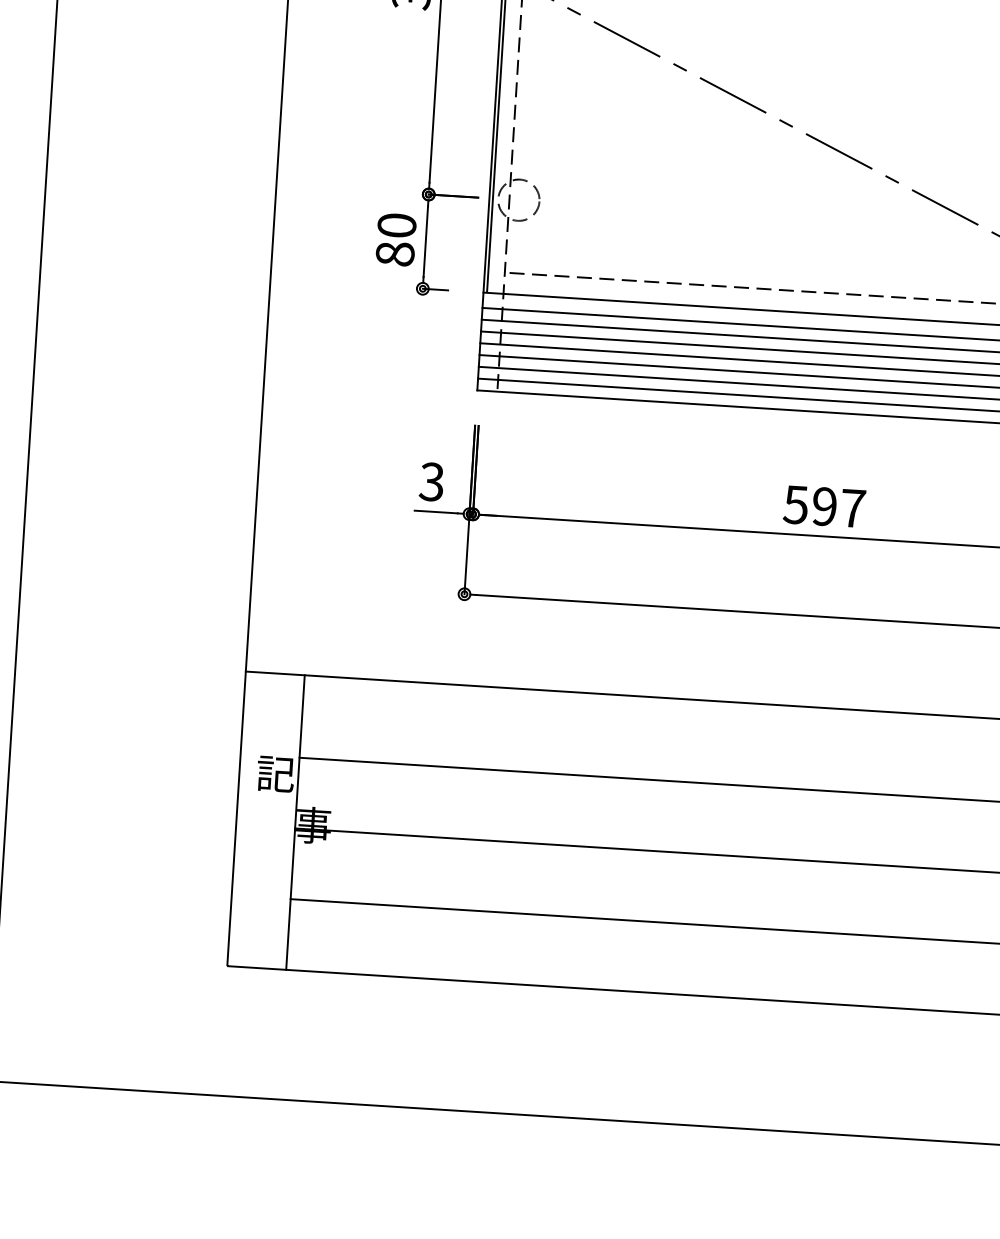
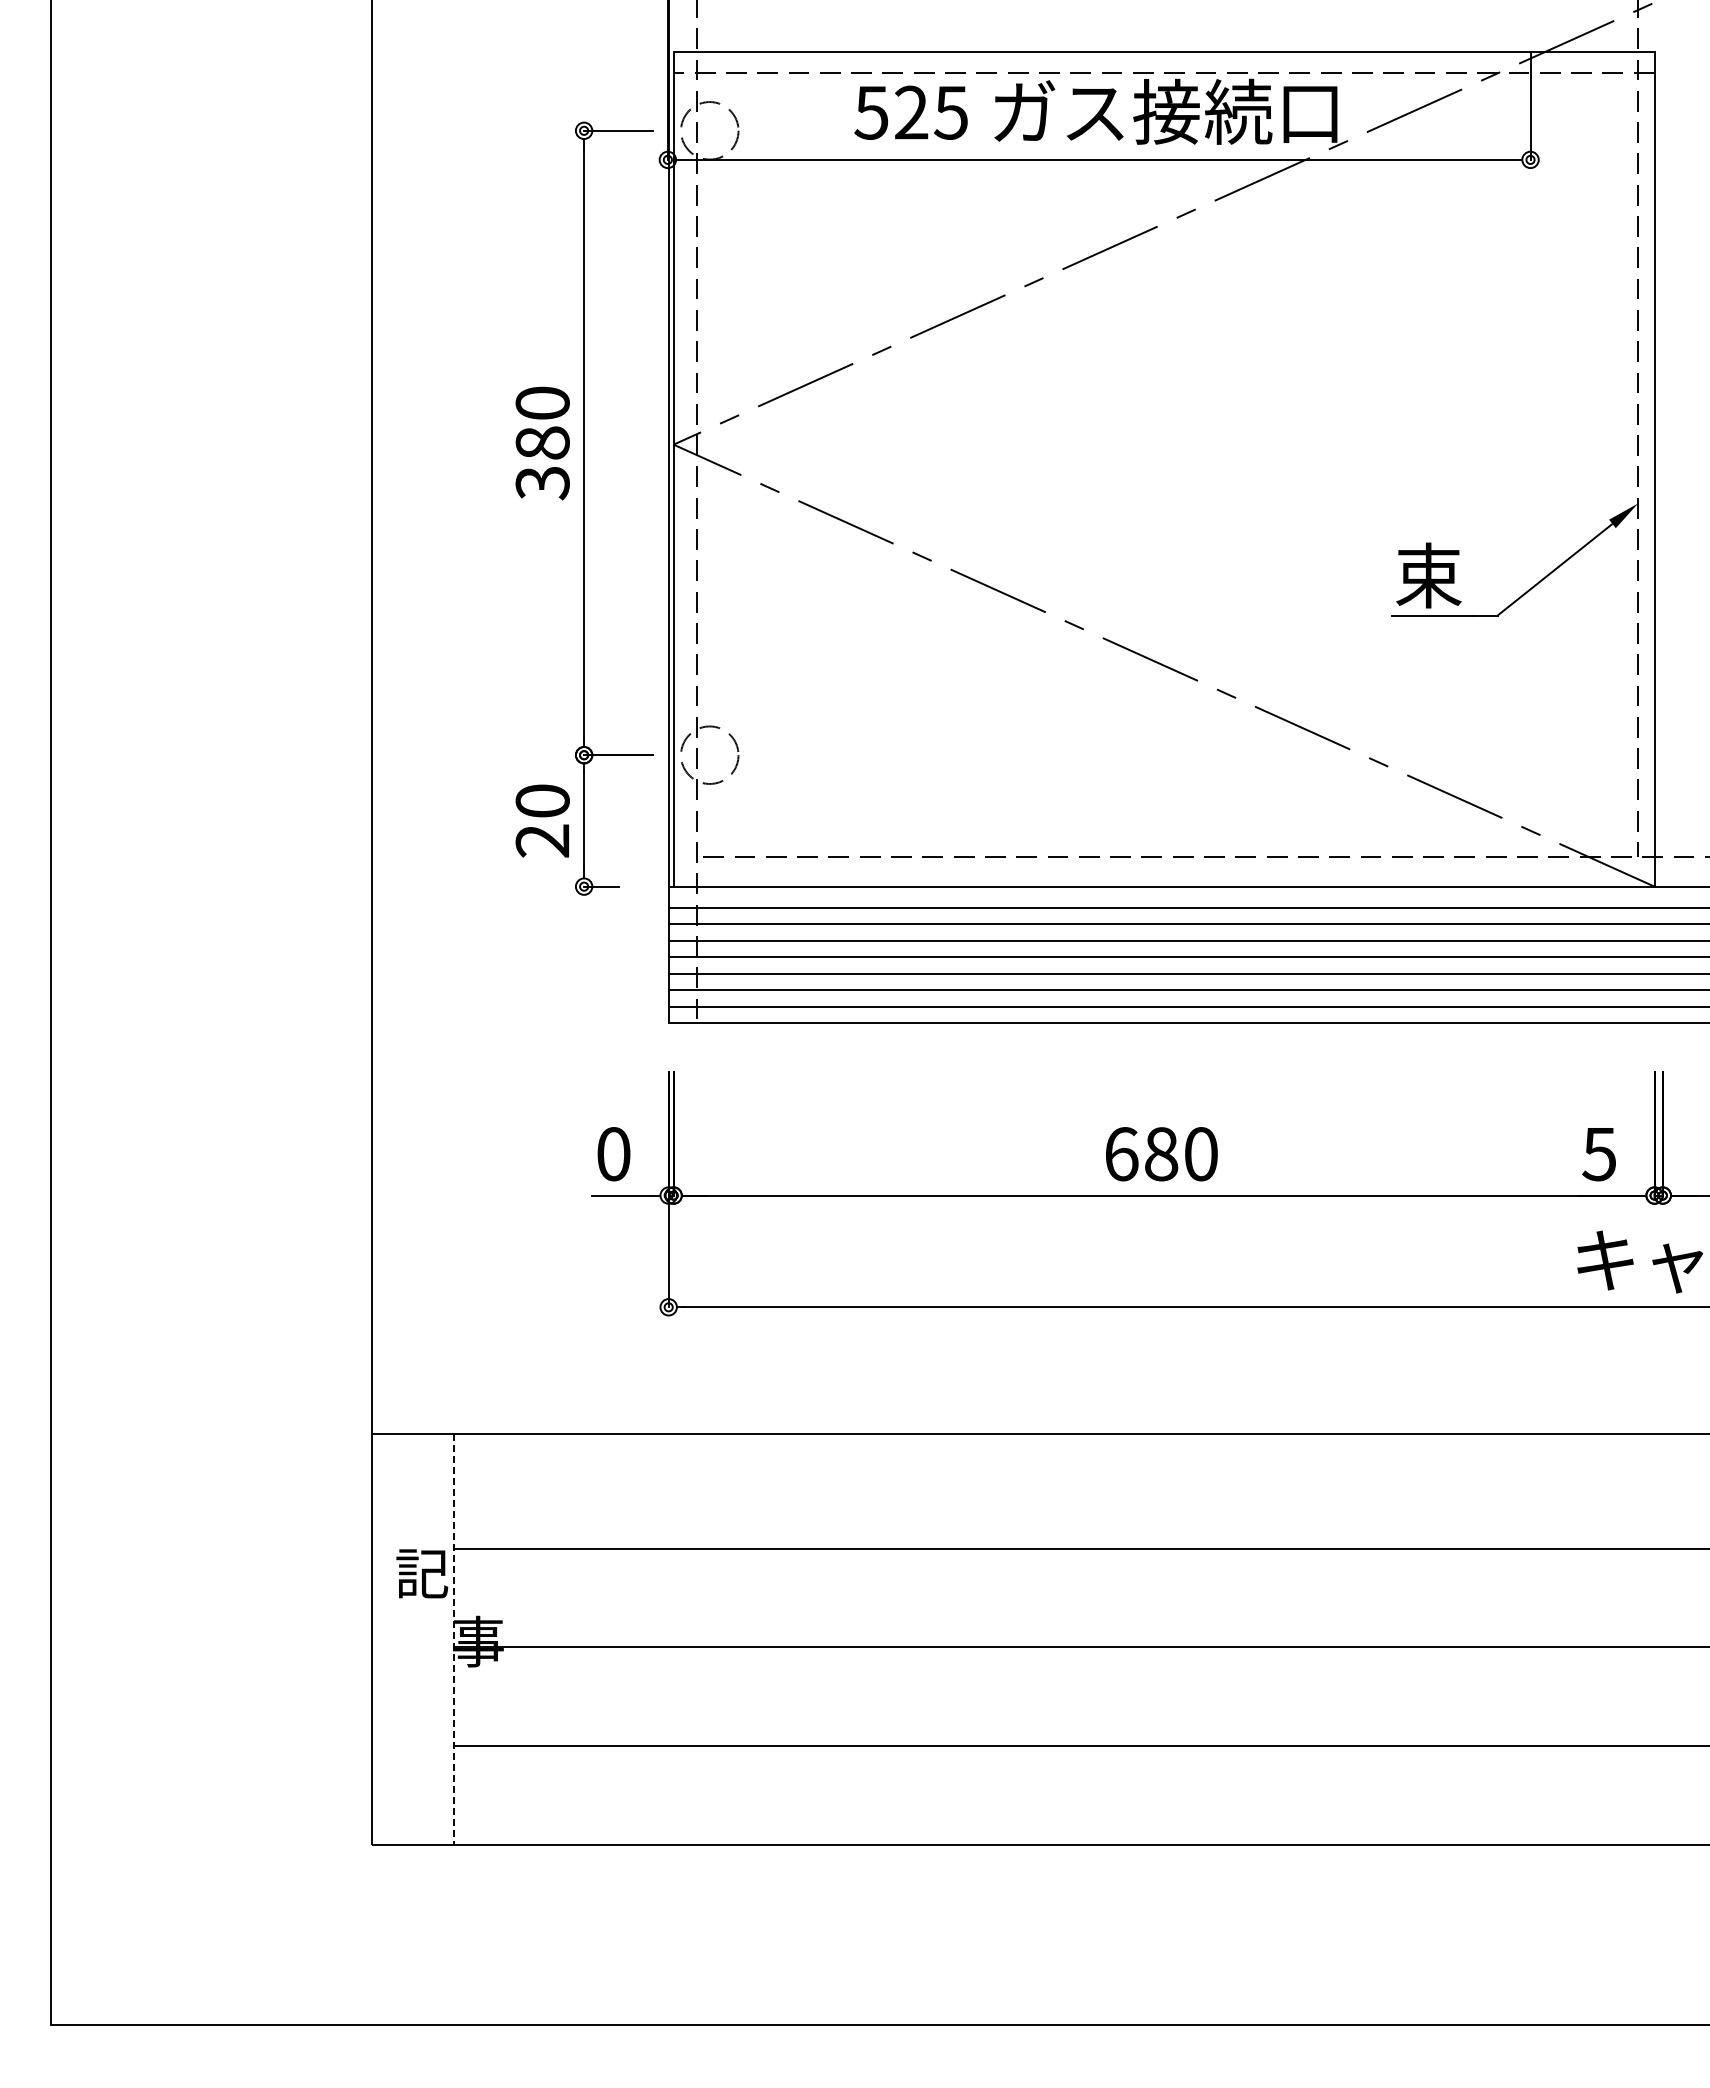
text: (395, 253) -> (542, 840), 80 -> 20
text: (431, 482) -> (613, 1154), 3 -> 0
text: (824, 506) -> (1160, 1154), 597 -> 680
line: (295, 822) -> (453, 1639), solid -> dashed

